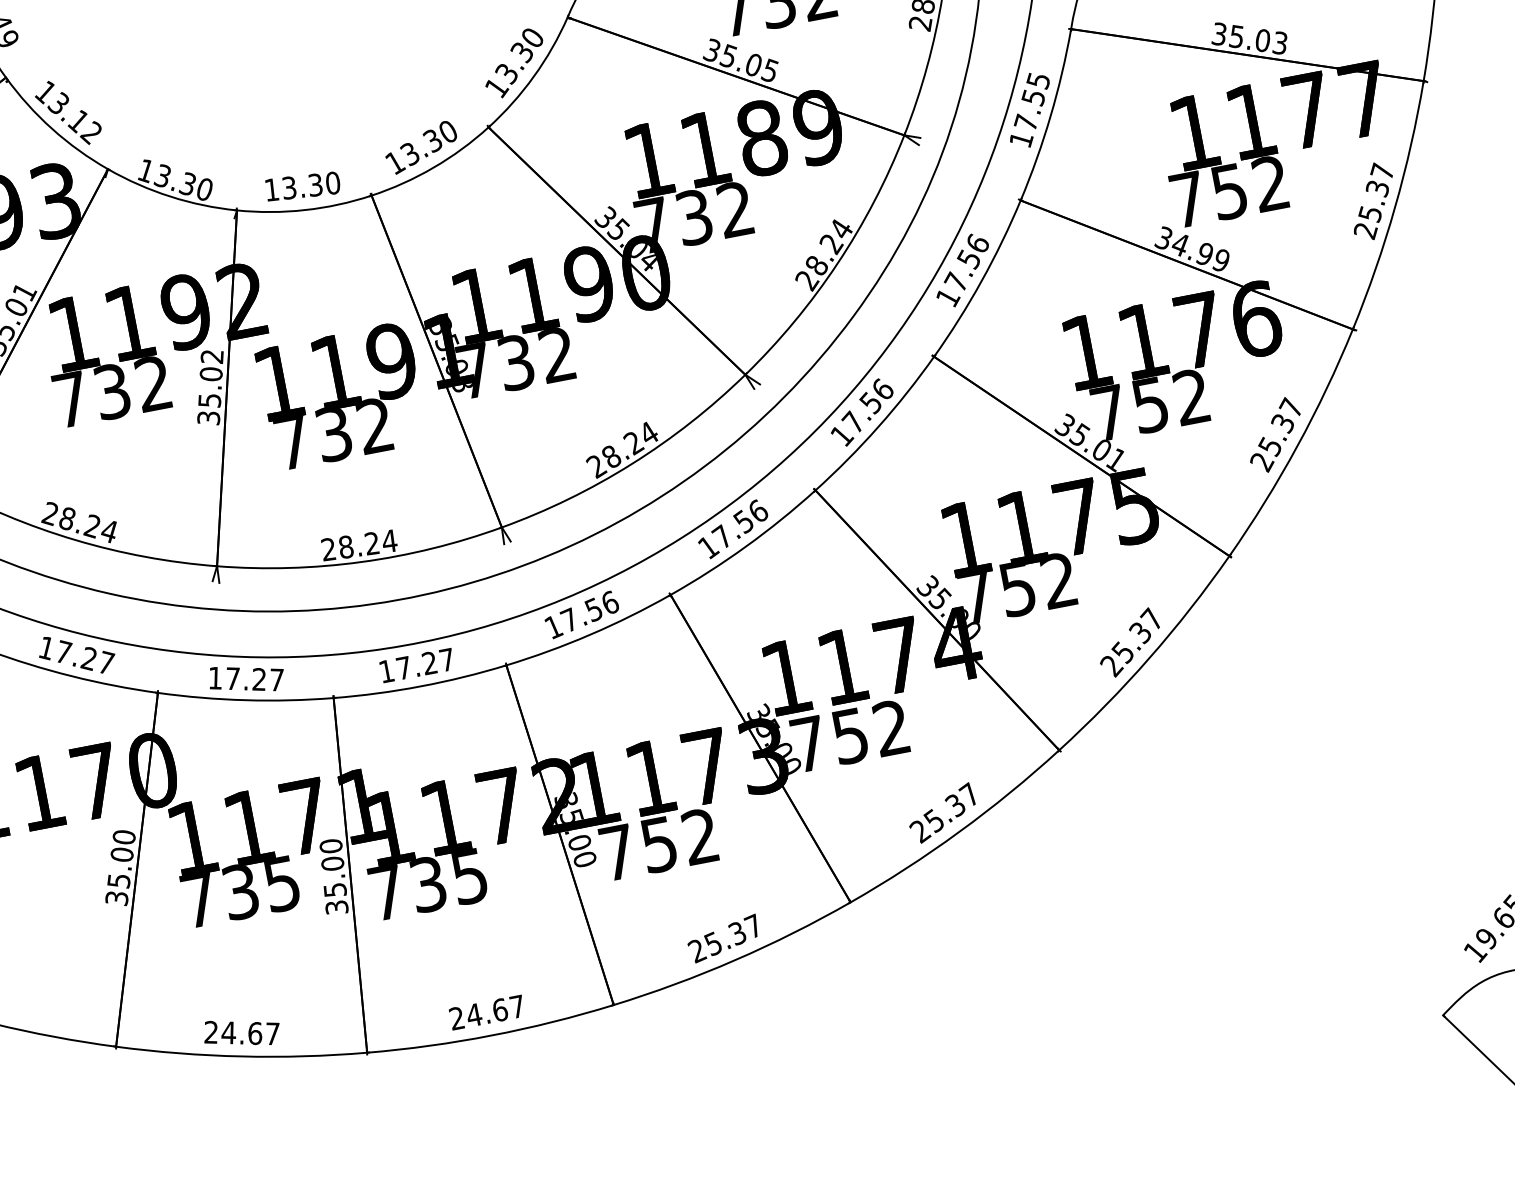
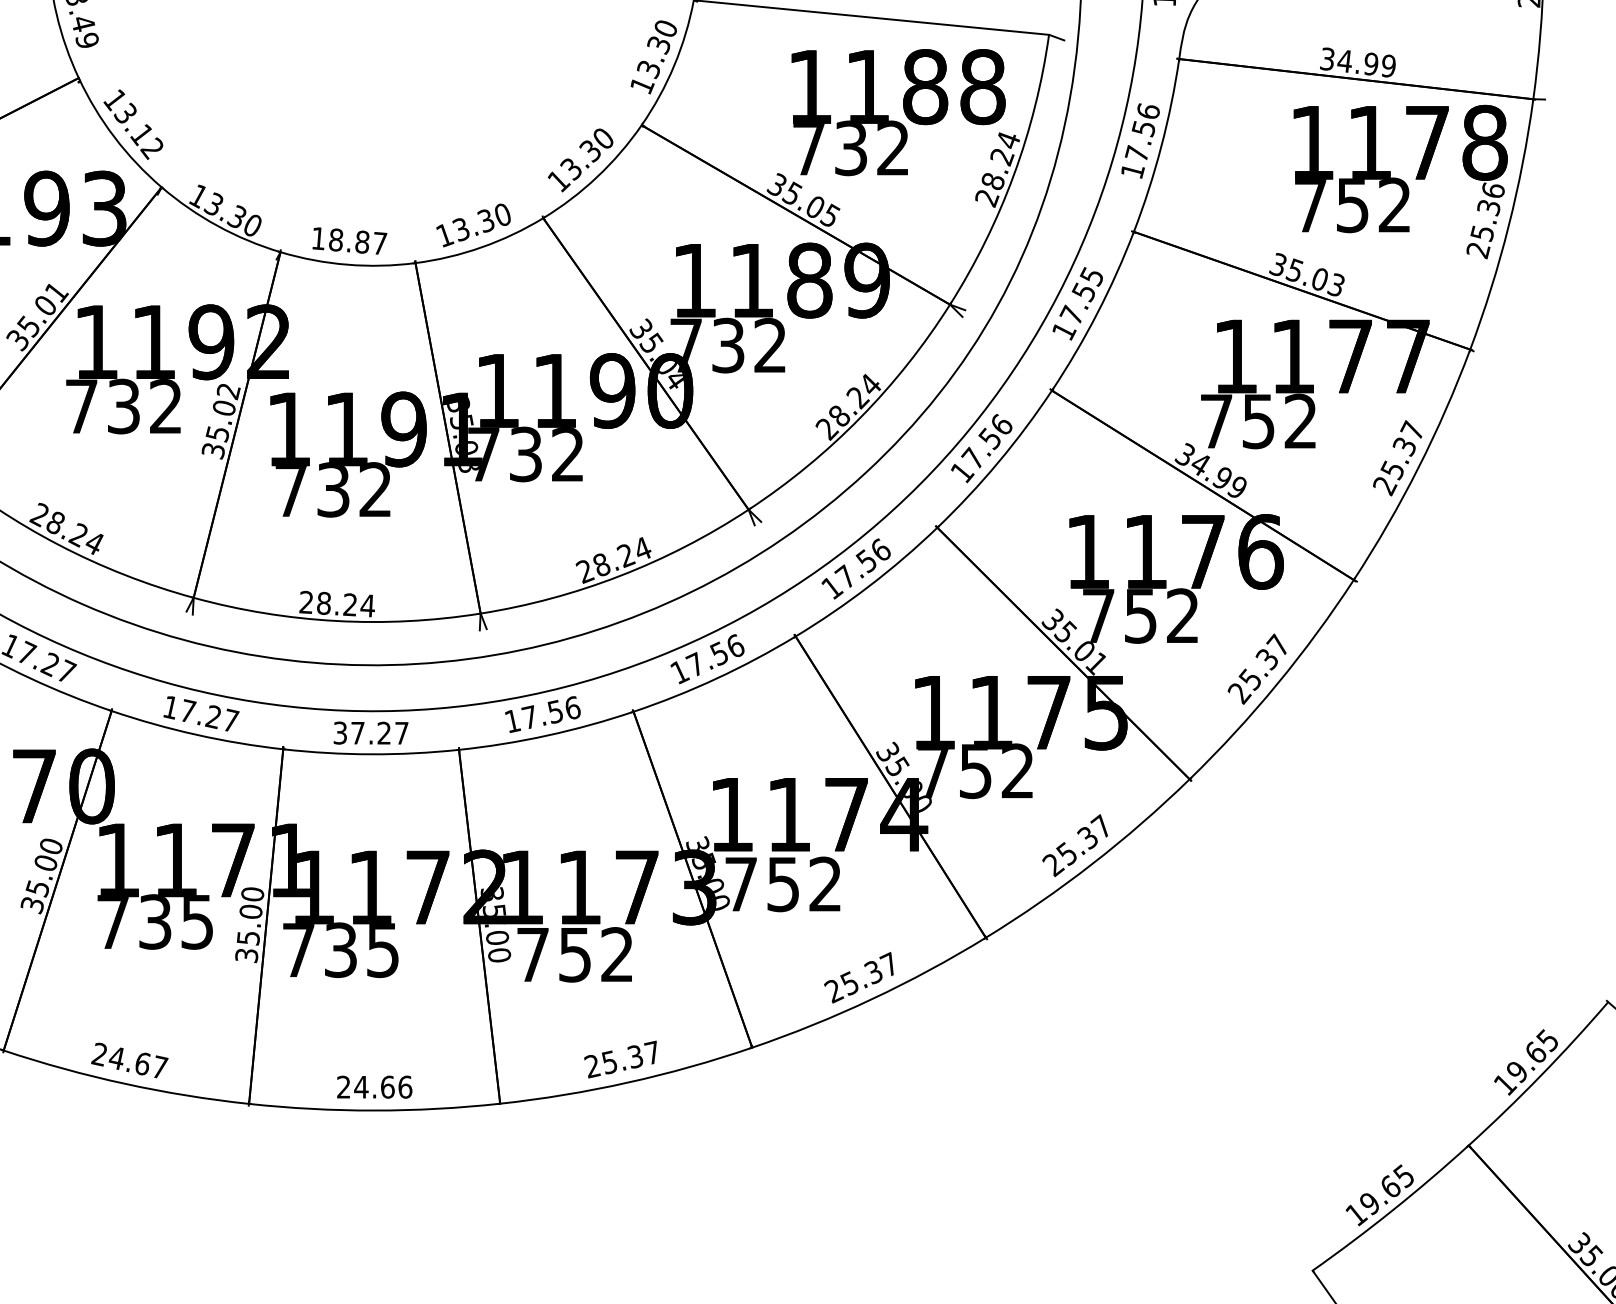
text: (310, 185) -> (357, 241), 13.30 -> 18.87
text: (385, 670) -> (339, 732), 17.27 -> 37.27
text: (517, 1006) -> (405, 1086), 24.67 -> 24.66

